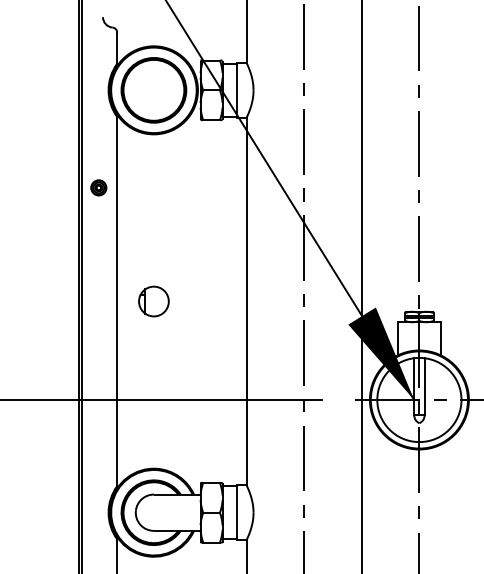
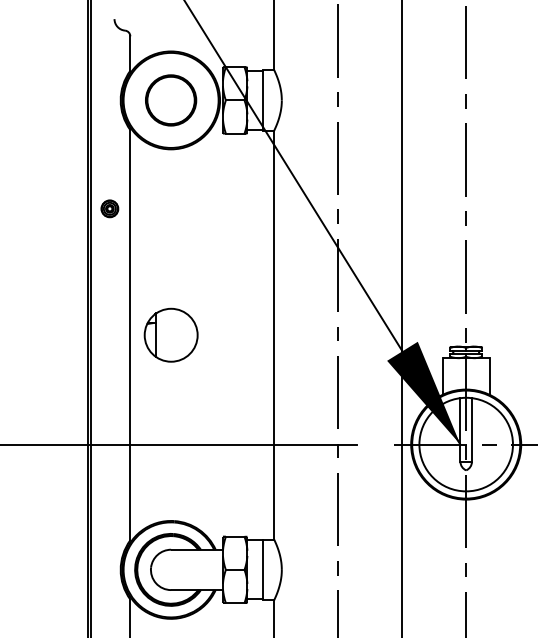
part: (153, 90) -> (170, 100), size x0.7
part: (153, 300) -> (170, 334), size x1.6

